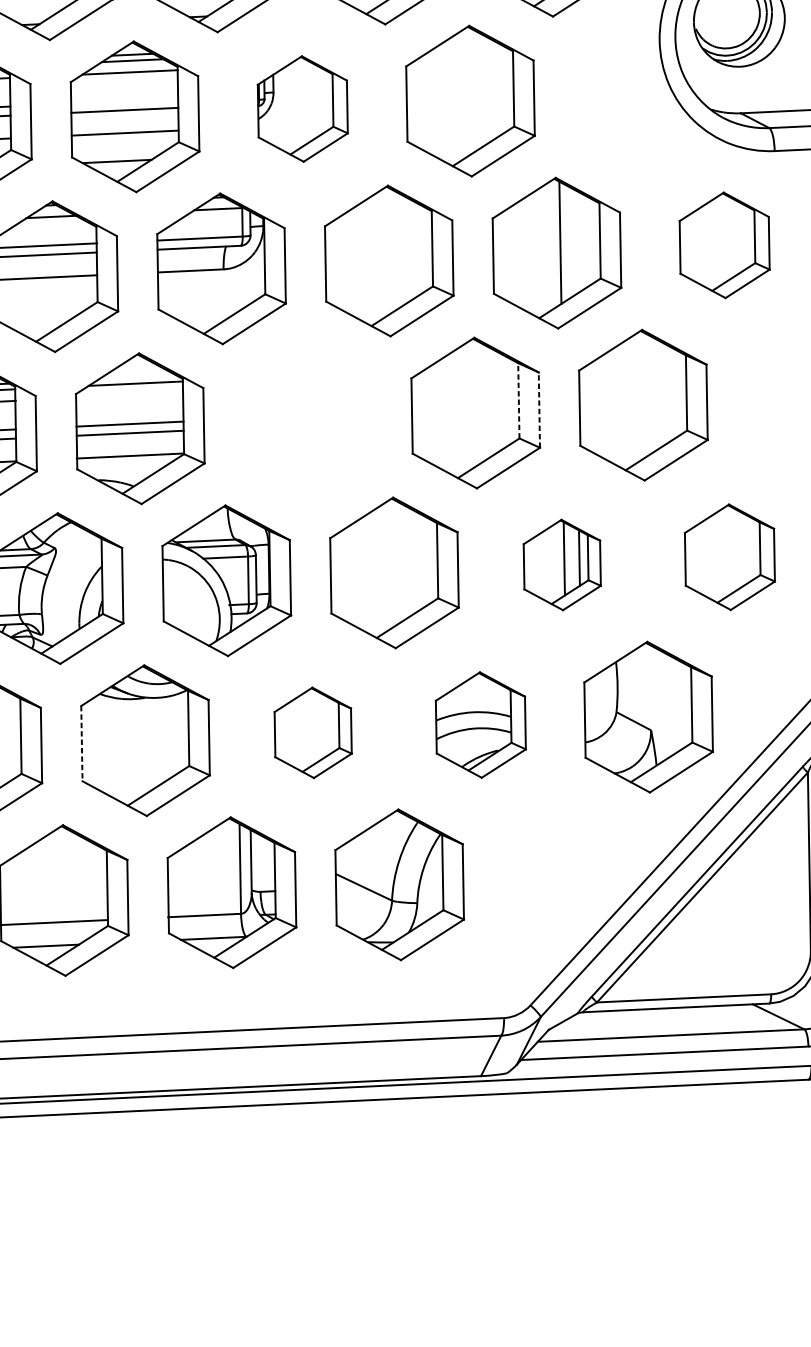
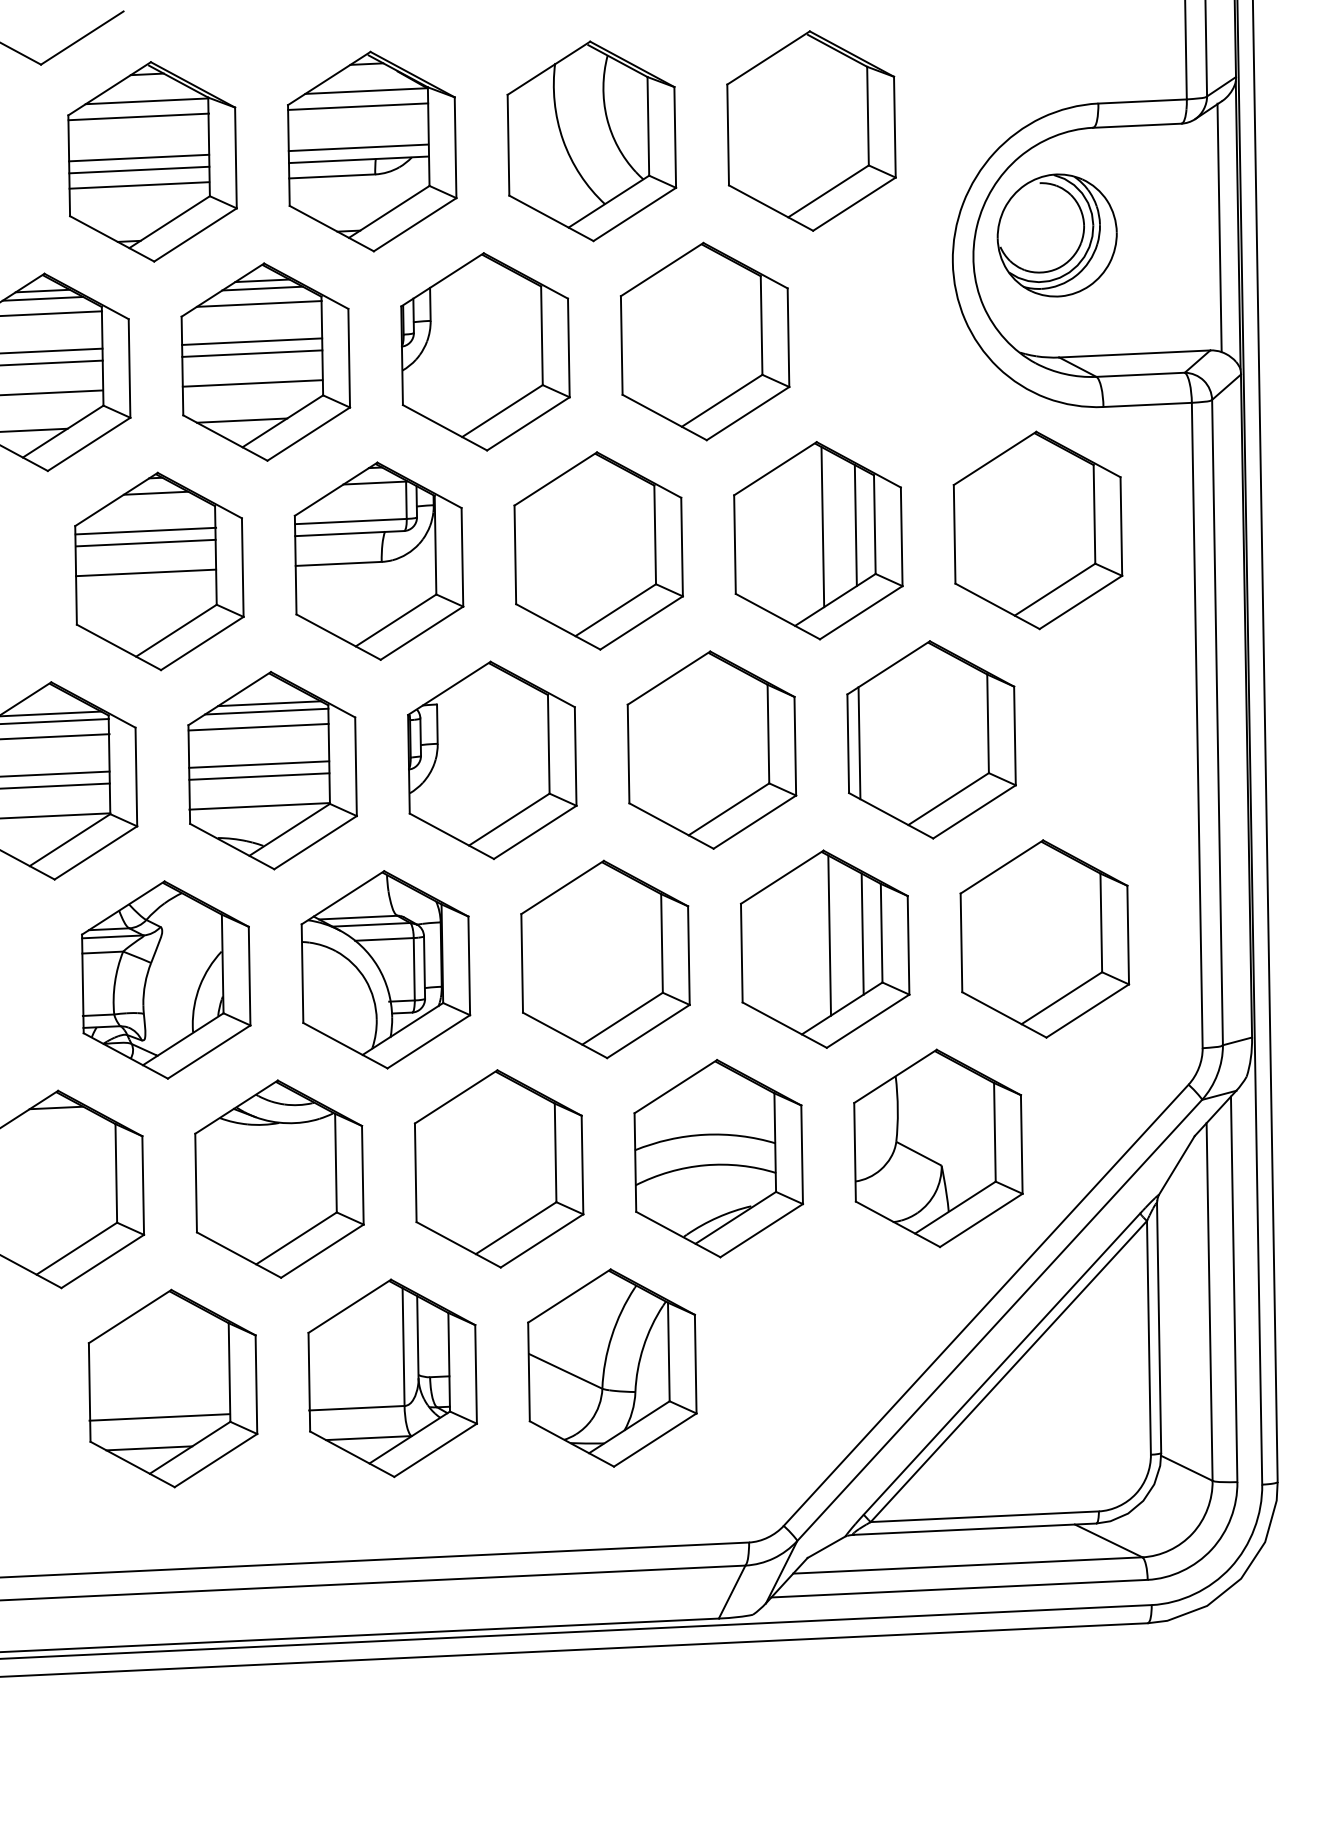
line: (124, 101) -> (252, 341), added
part: (302, 108) -> (485, 351), size x1.43
line: (585, 241) -> (855, 525), added
part: (724, 245) -> (1037, 530), size x1.43
line: (137, 377) -> (269, 703), added
line: (129, 395) -> (258, 726), added
line: (518, 400) -> (768, 733), dashed -> solid
line: (588, 408) -> (859, 743), added
line: (539, 409) -> (795, 745), dashed -> solid
part: (308, 420) -> (492, 759), added
part: (729, 556) -> (1044, 938), size x1.43
part: (562, 564) -> (825, 948), size x1.67
part: (480, 724) -> (718, 1158), size x1.43
part: (312, 732) -> (498, 1168), size x1.67
line: (82, 743) -> (196, 1183), dashed -> solid

